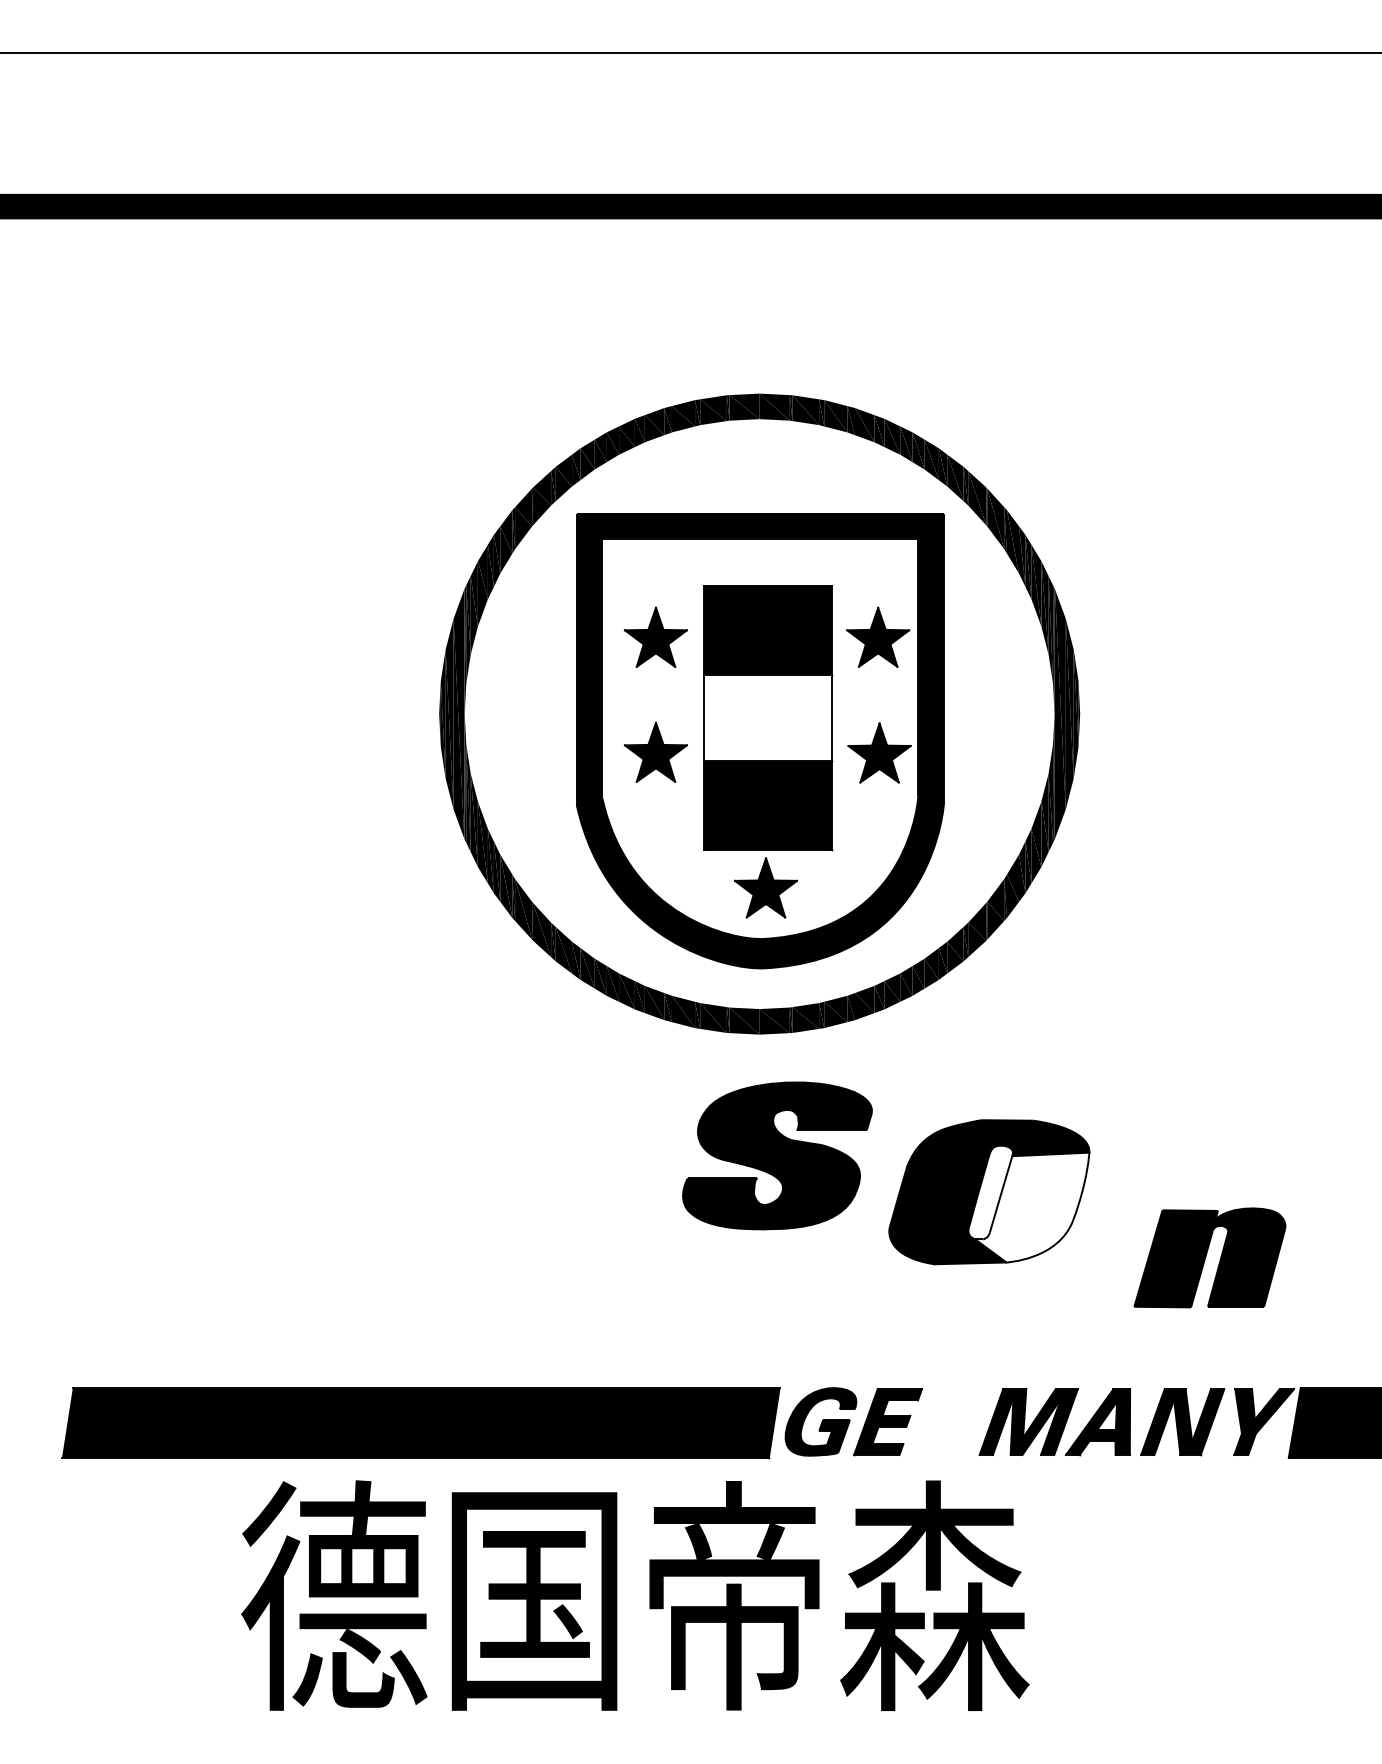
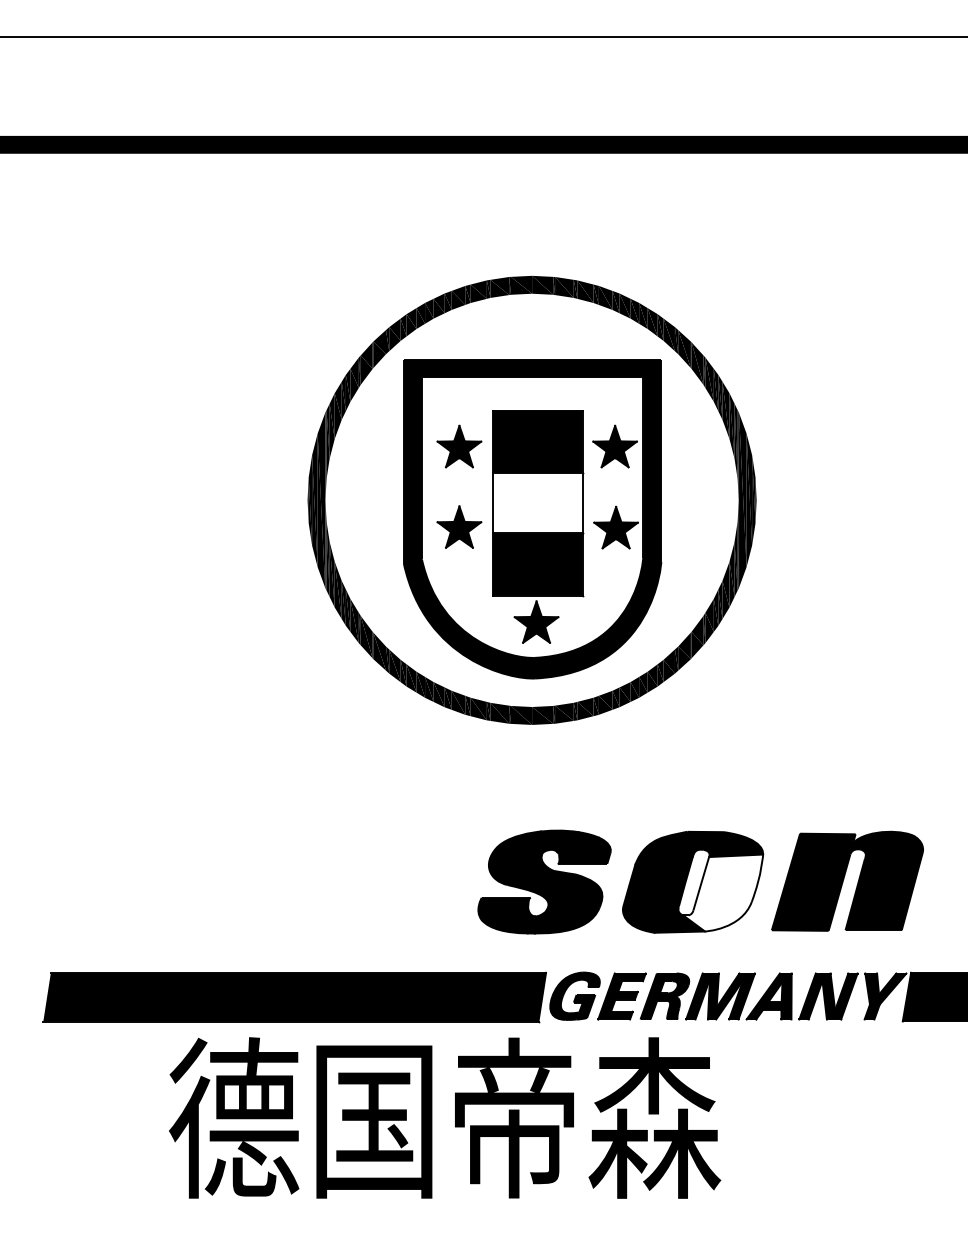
part: (777, 1155) -> (544, 881), moved
part: (989, 1192) -> (693, 882), moved
part: (1209, 1257) -> (847, 881), size x1.43
part: (948, 1421) -> (664, 995), added

